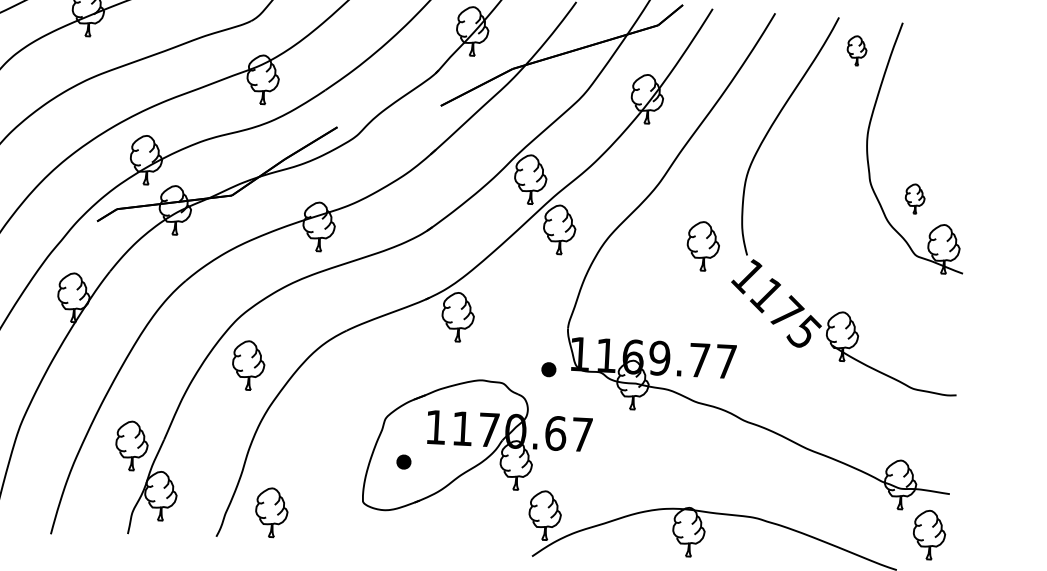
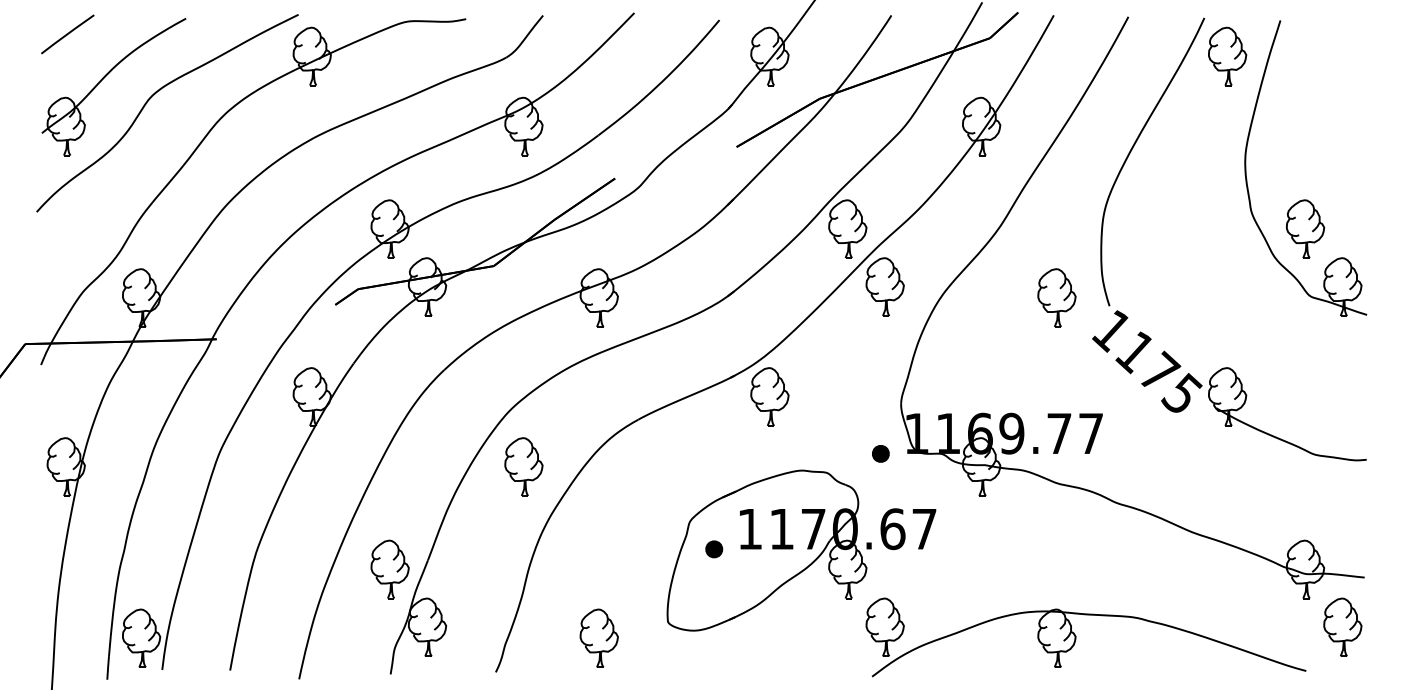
part: (856, 50) -> (1227, 56), size x1.67
part: (915, 198) -> (1305, 228), size x1.67
part: (404, 462) -> (714, 549), moved
part: (271, 511) -> (598, 637), moved

